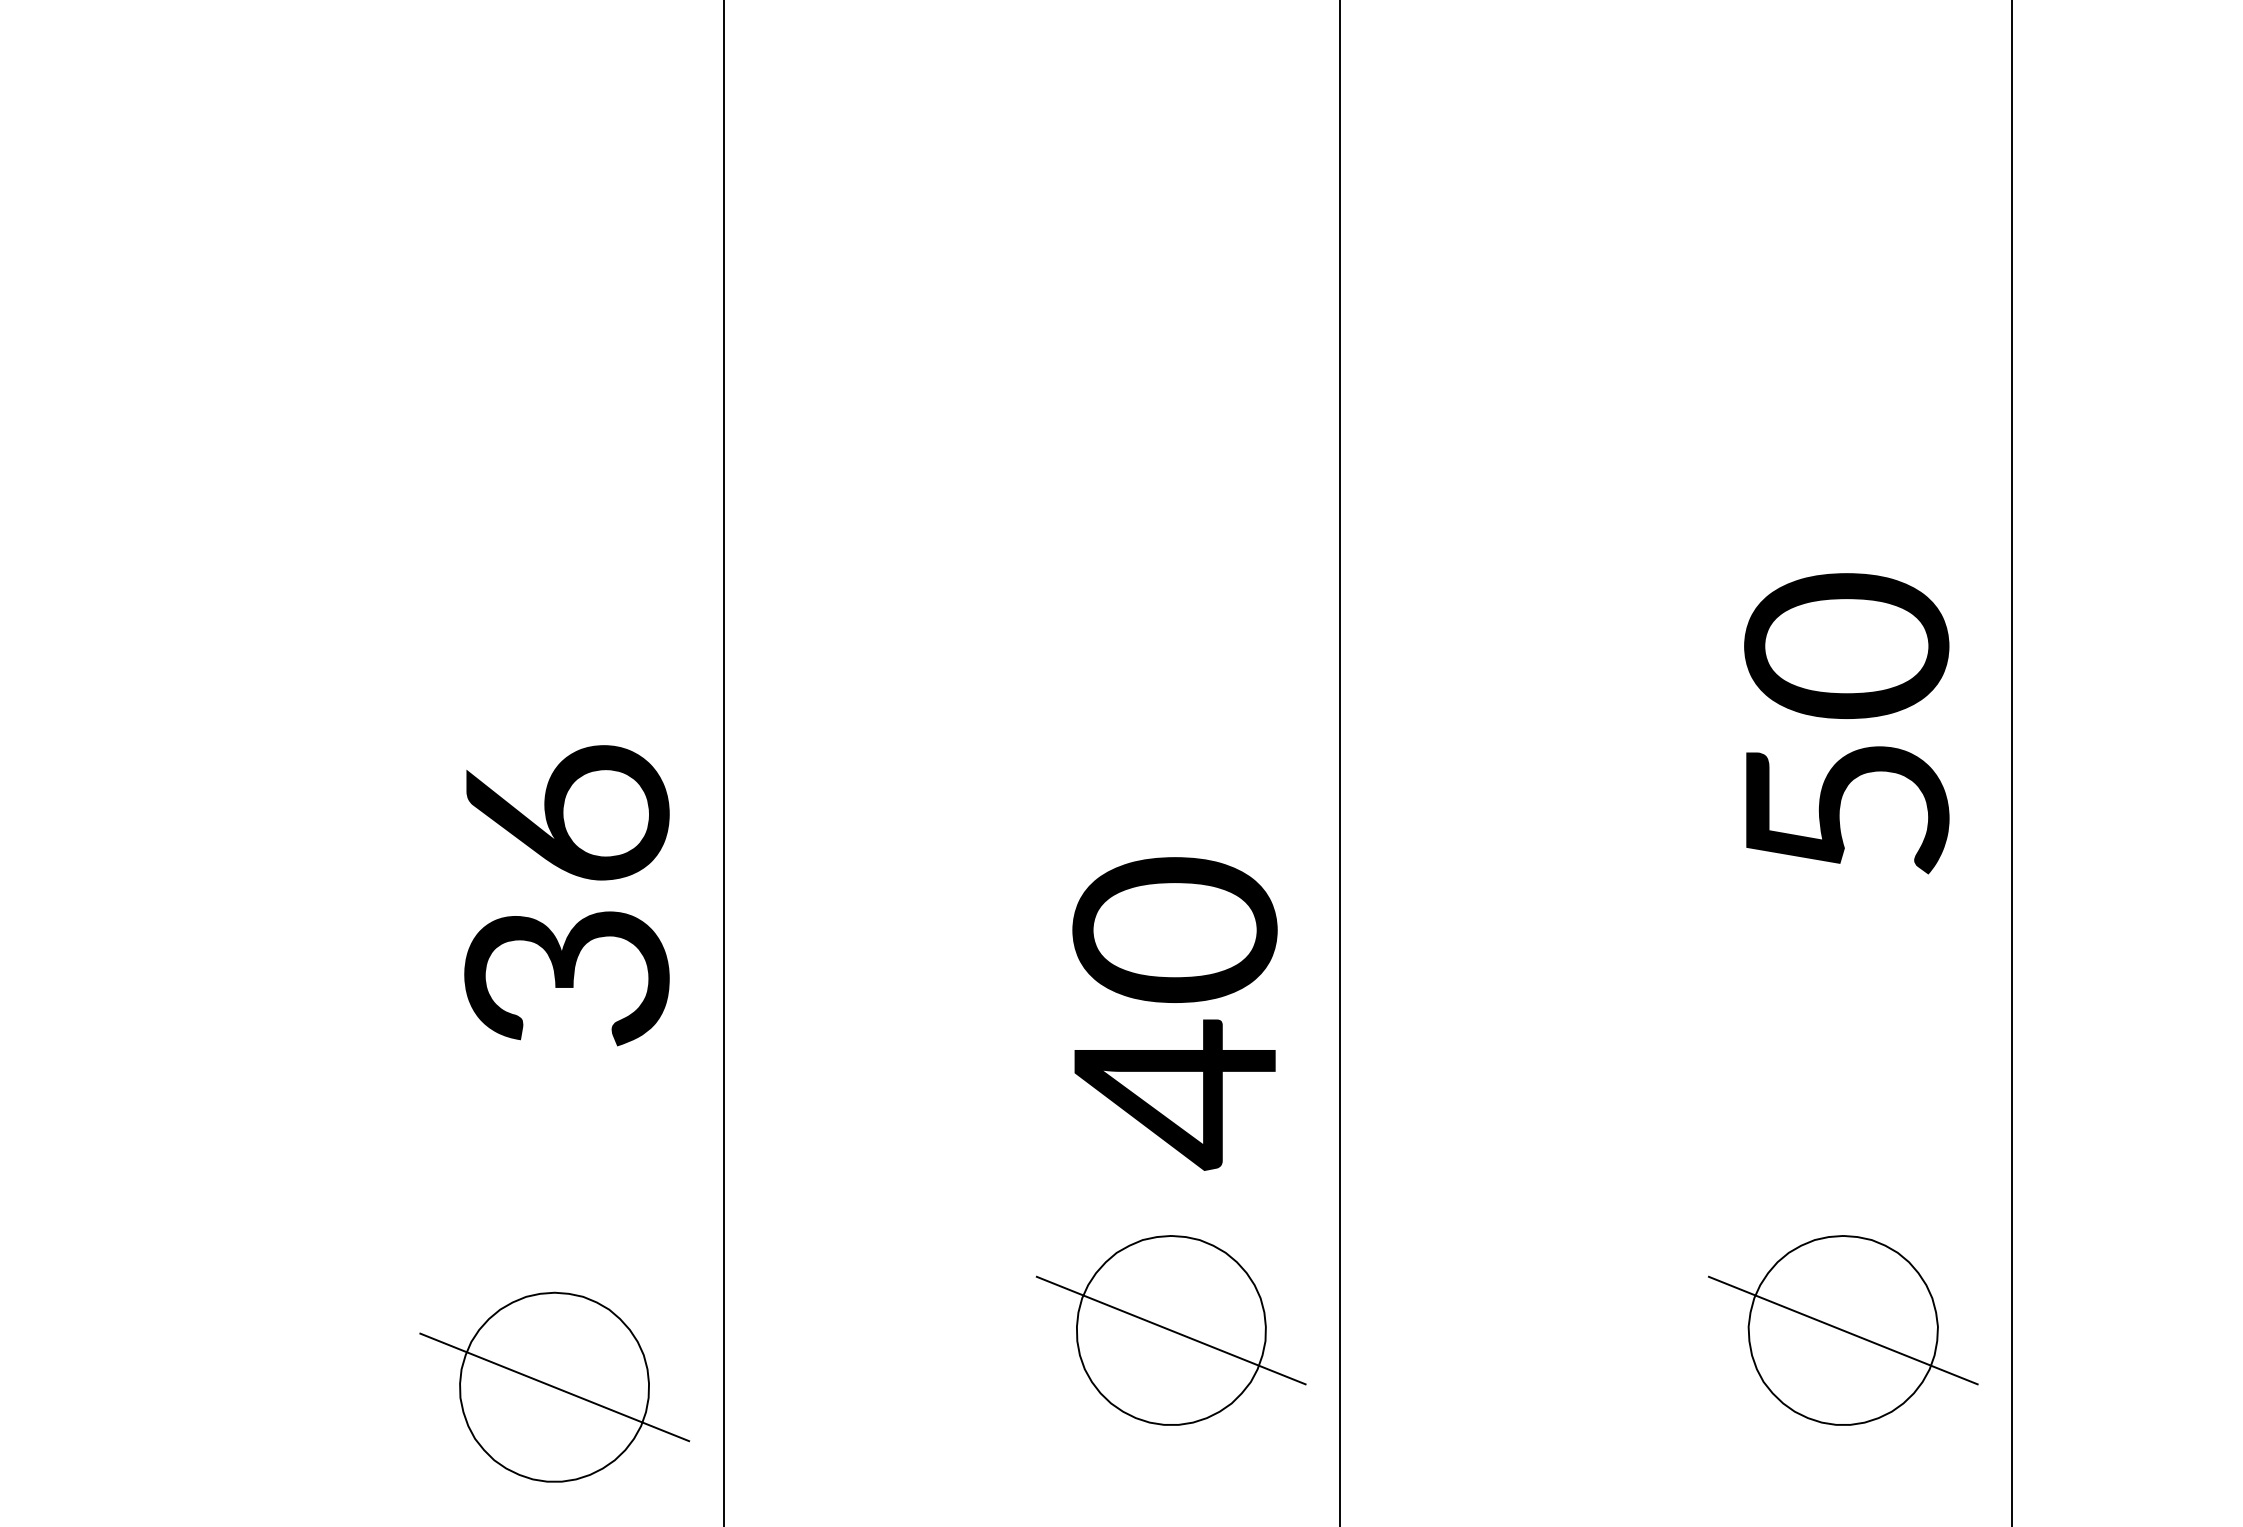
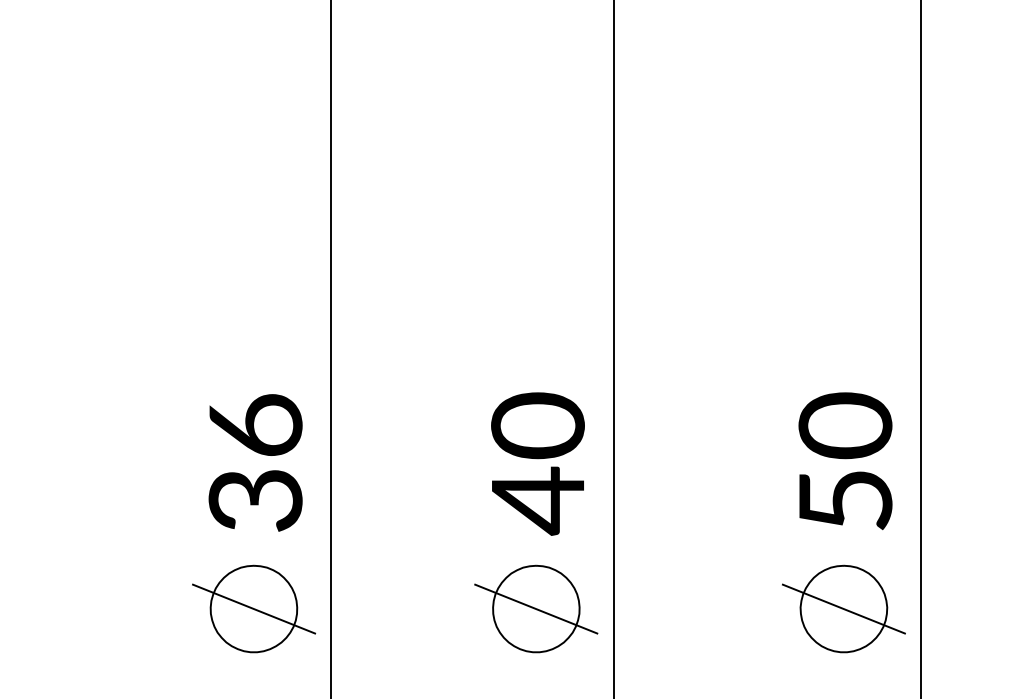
text: (1846, 724) -> (845, 461), moved
text: (566, 894) -> (255, 462), moved
part: (555, 1386) -> (254, 608), moved

